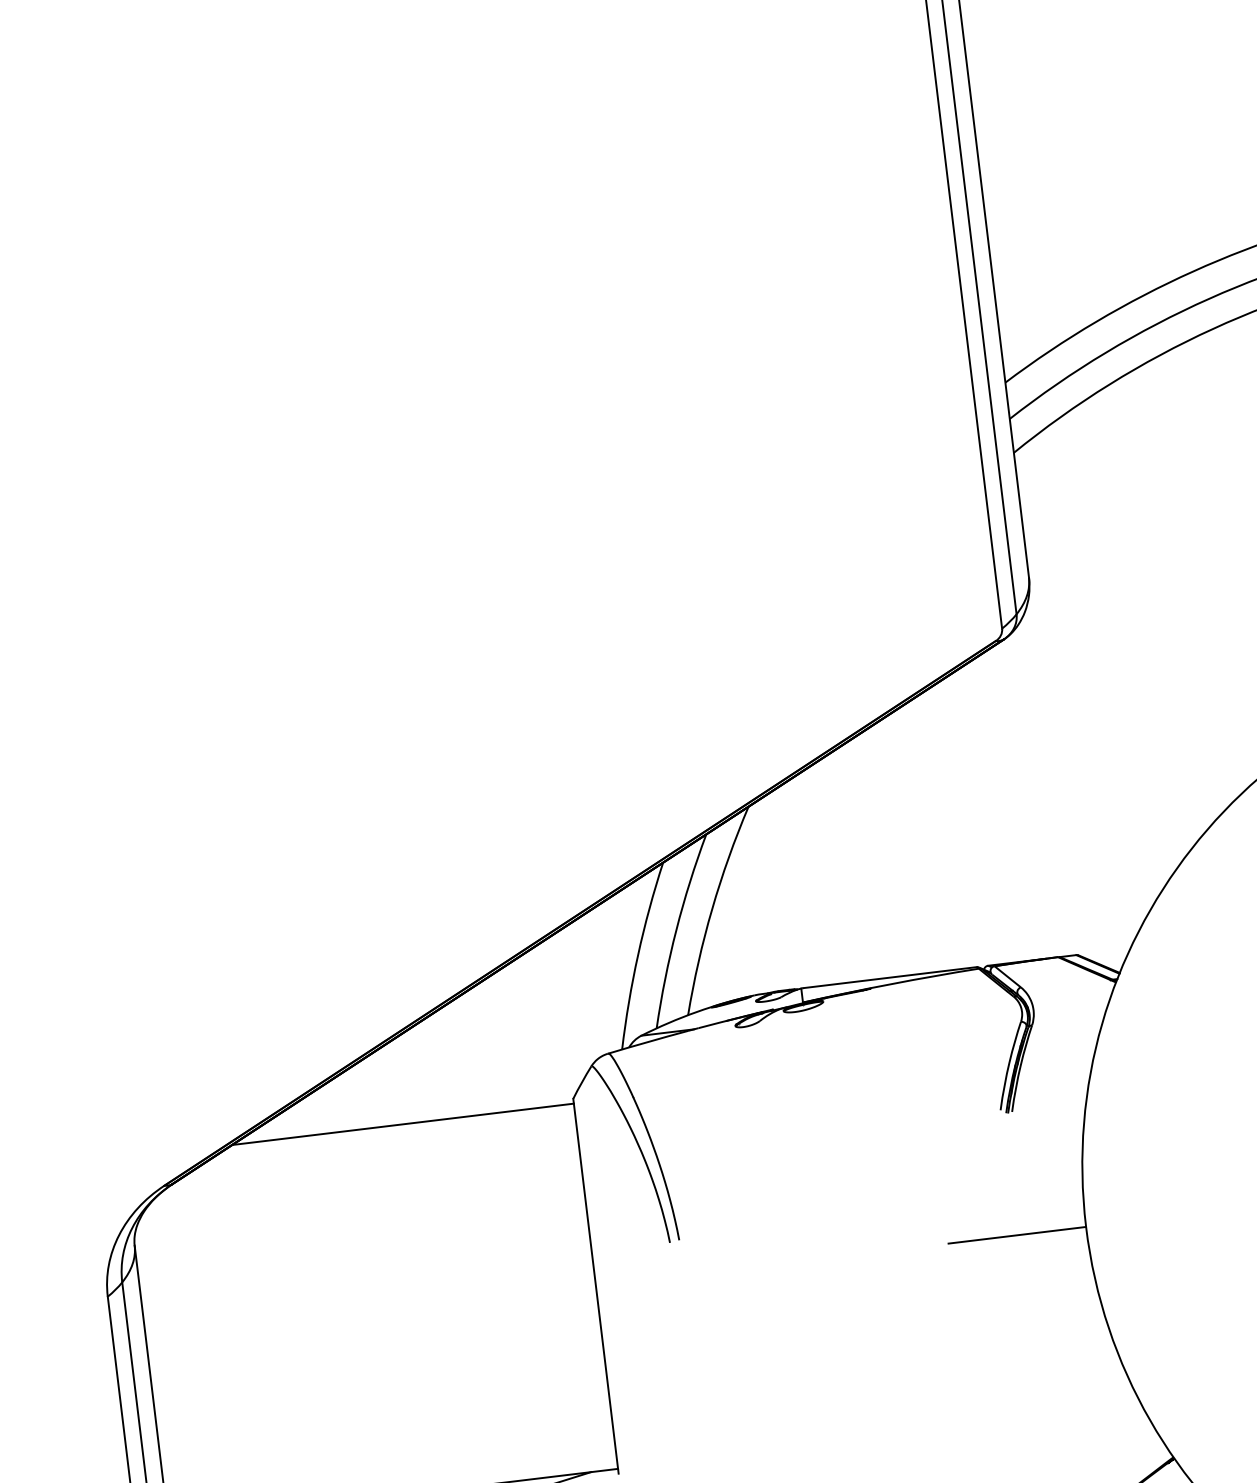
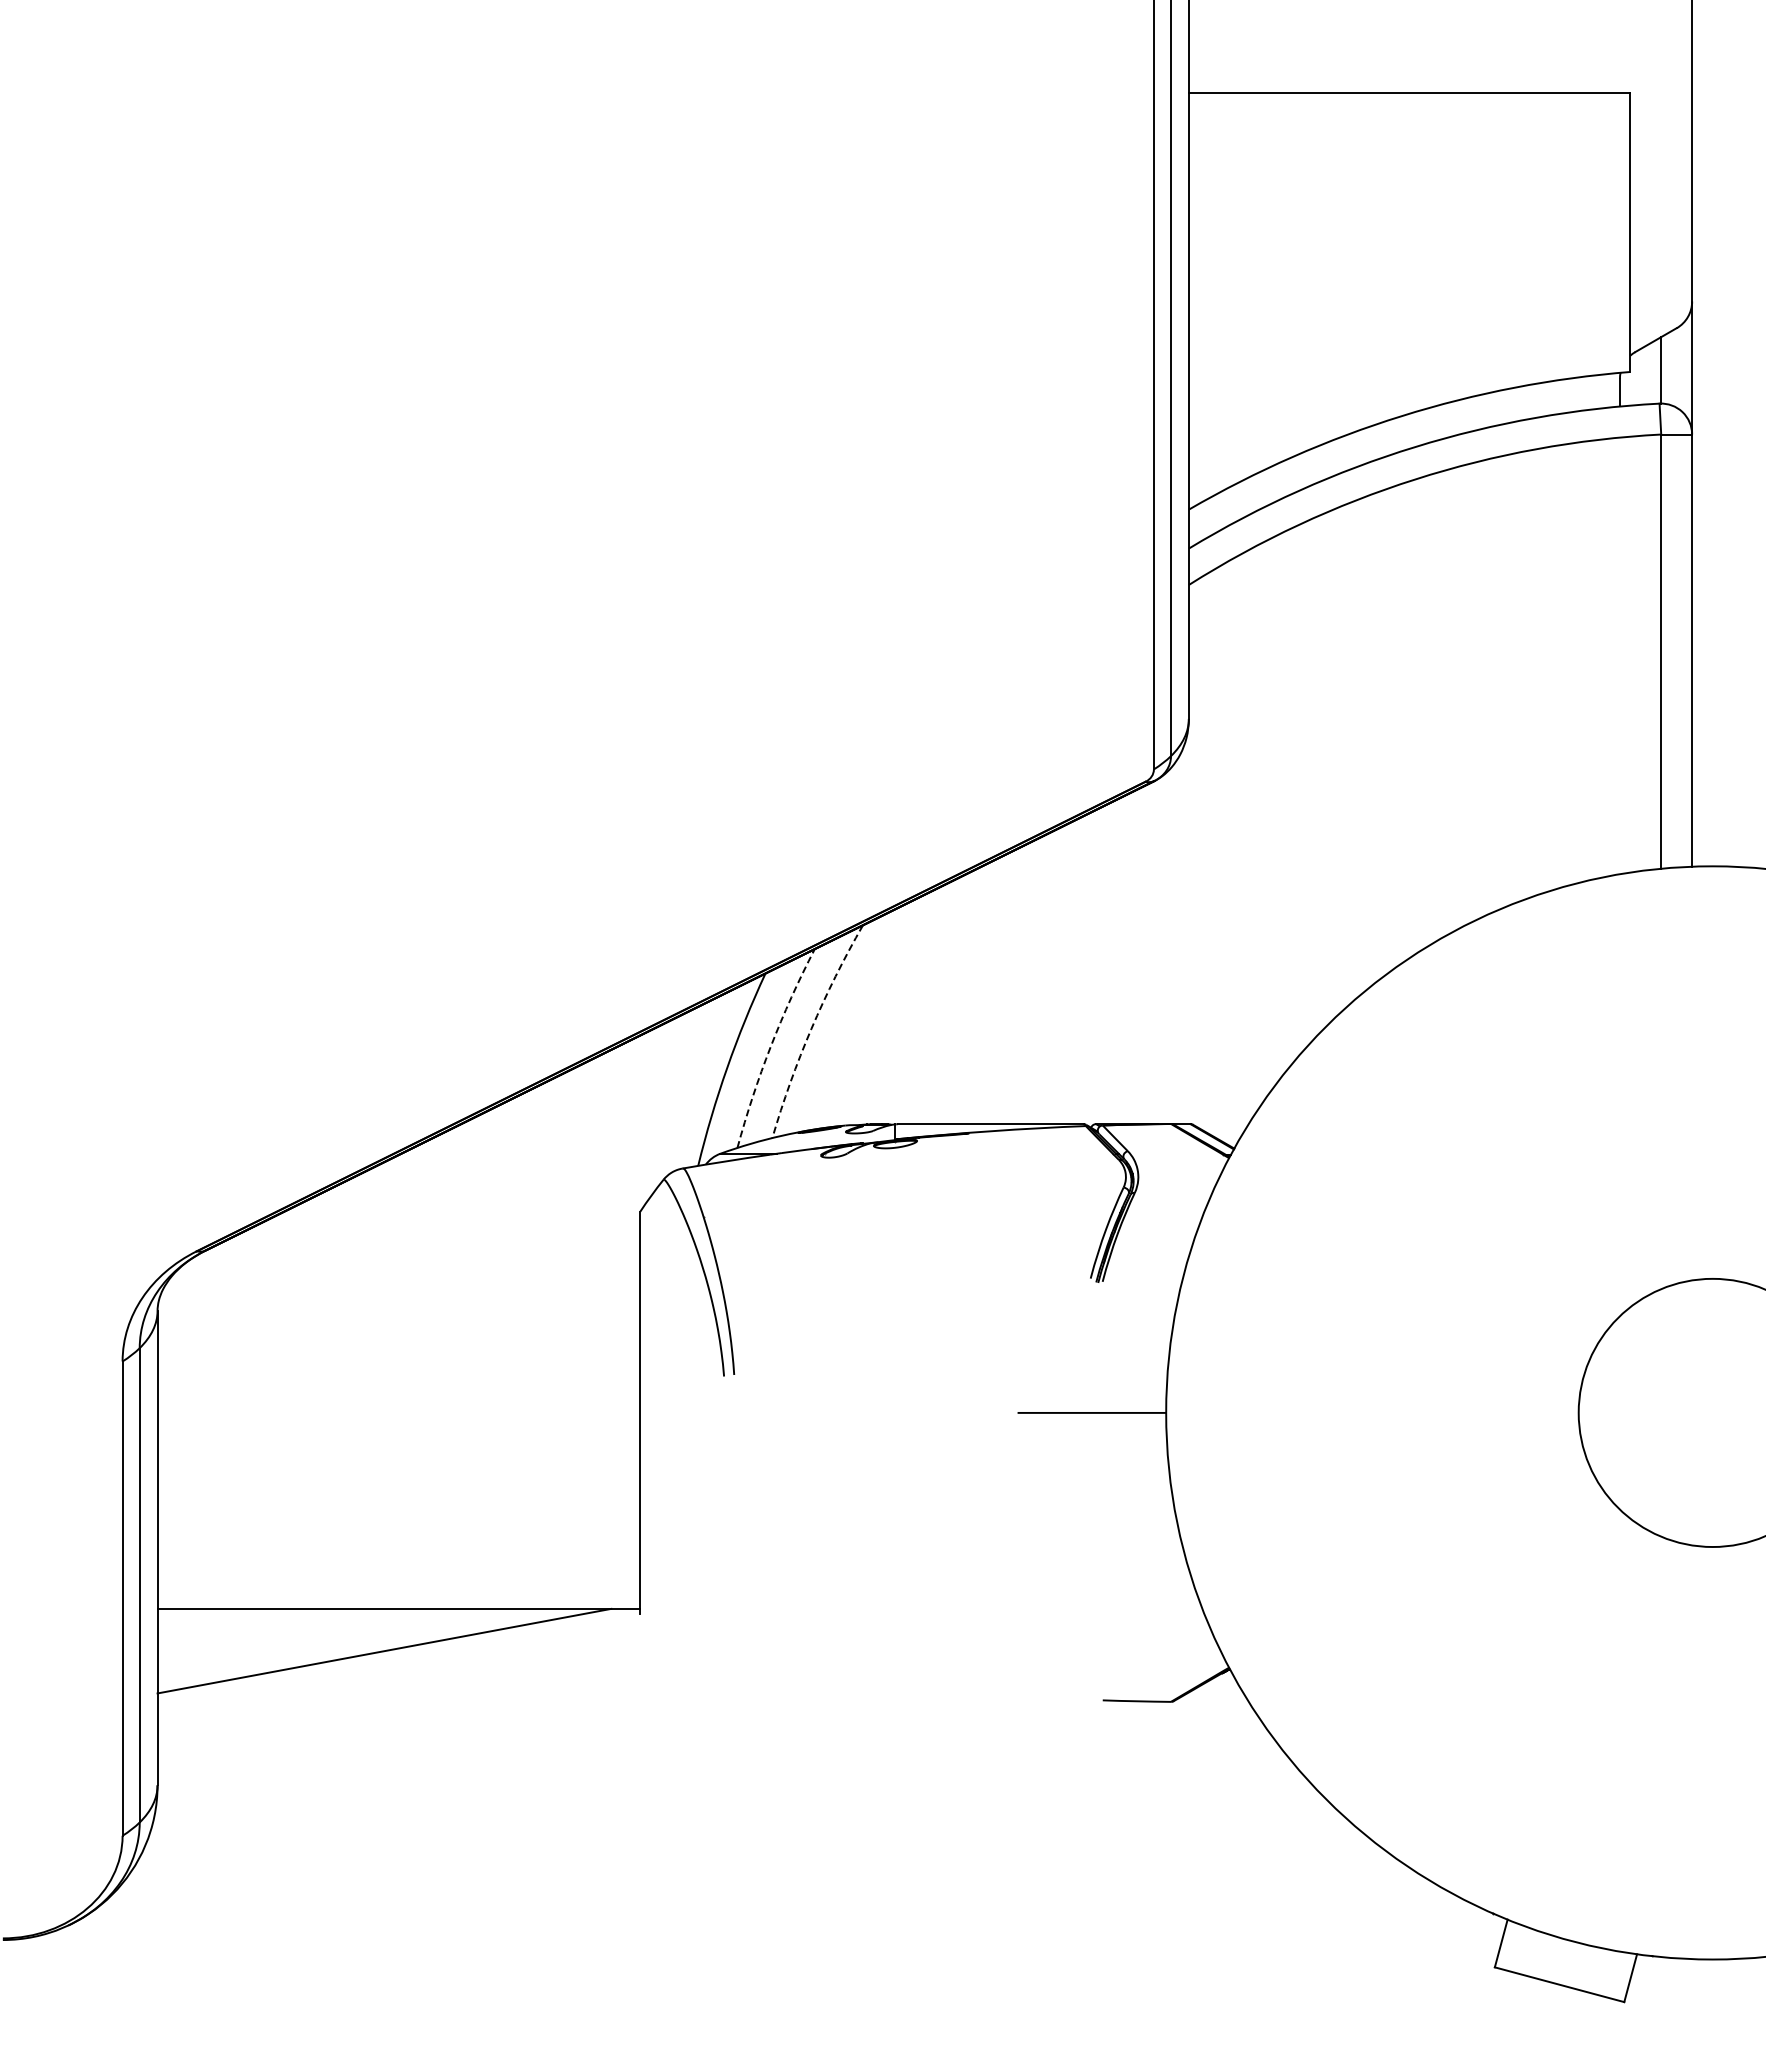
arc: (712, 908) -> (811, 1028), solid -> dashed
arc: (676, 930) -> (770, 1046), solid -> dashed
line: (402, 1123) -> (456, 1216), removed

